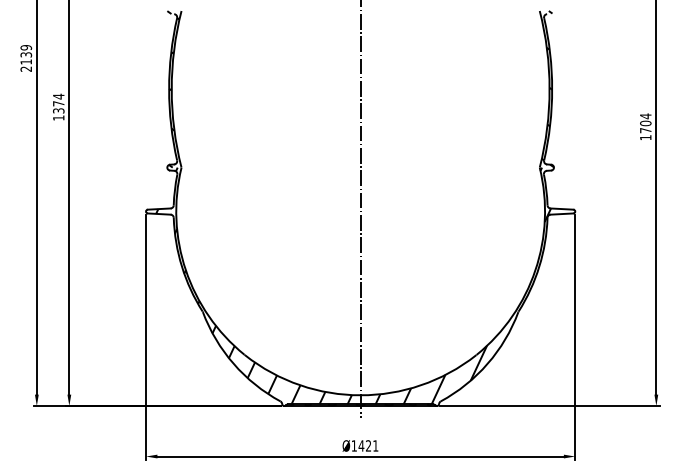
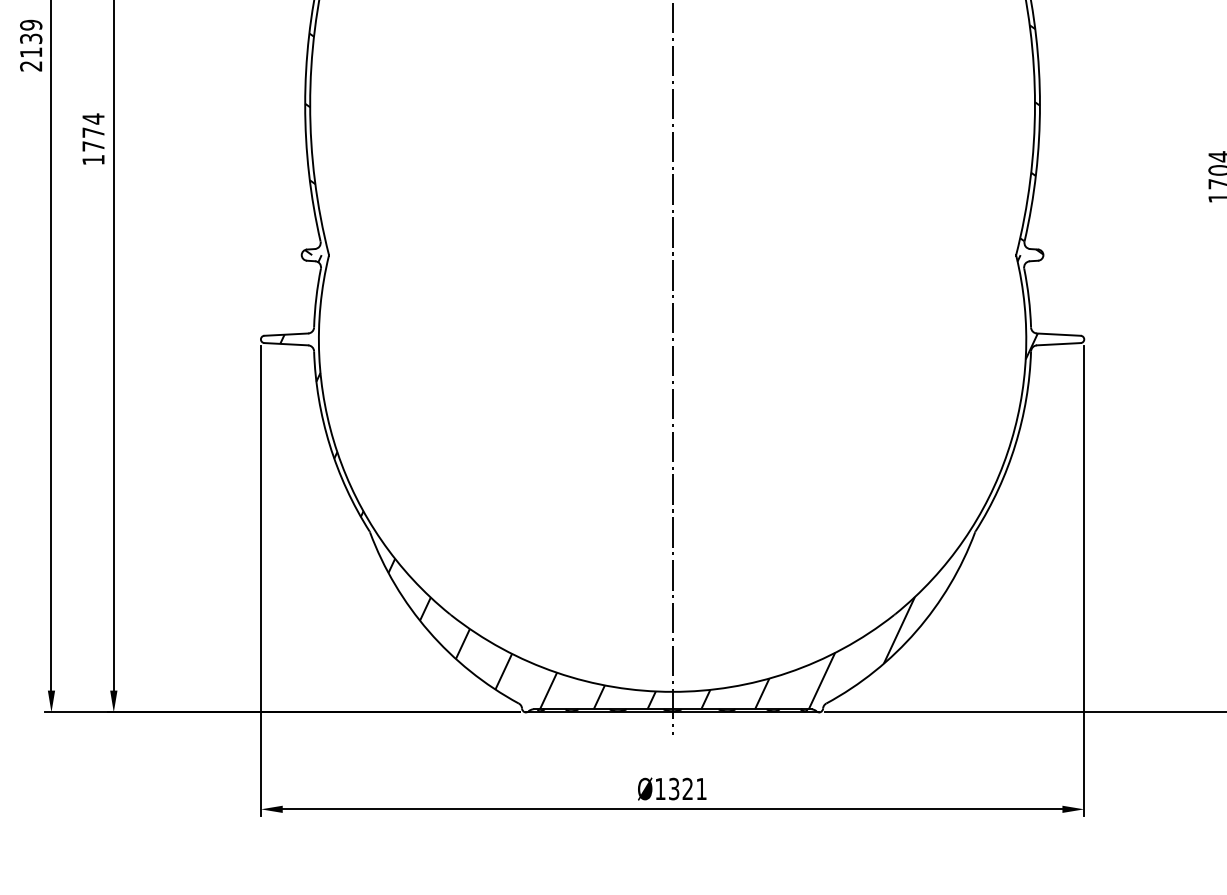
text: (58, 110) -> (92, 145), 1374 -> 1774
text: (361, 445) -> (674, 788), Ø1421 -> Ø1321

